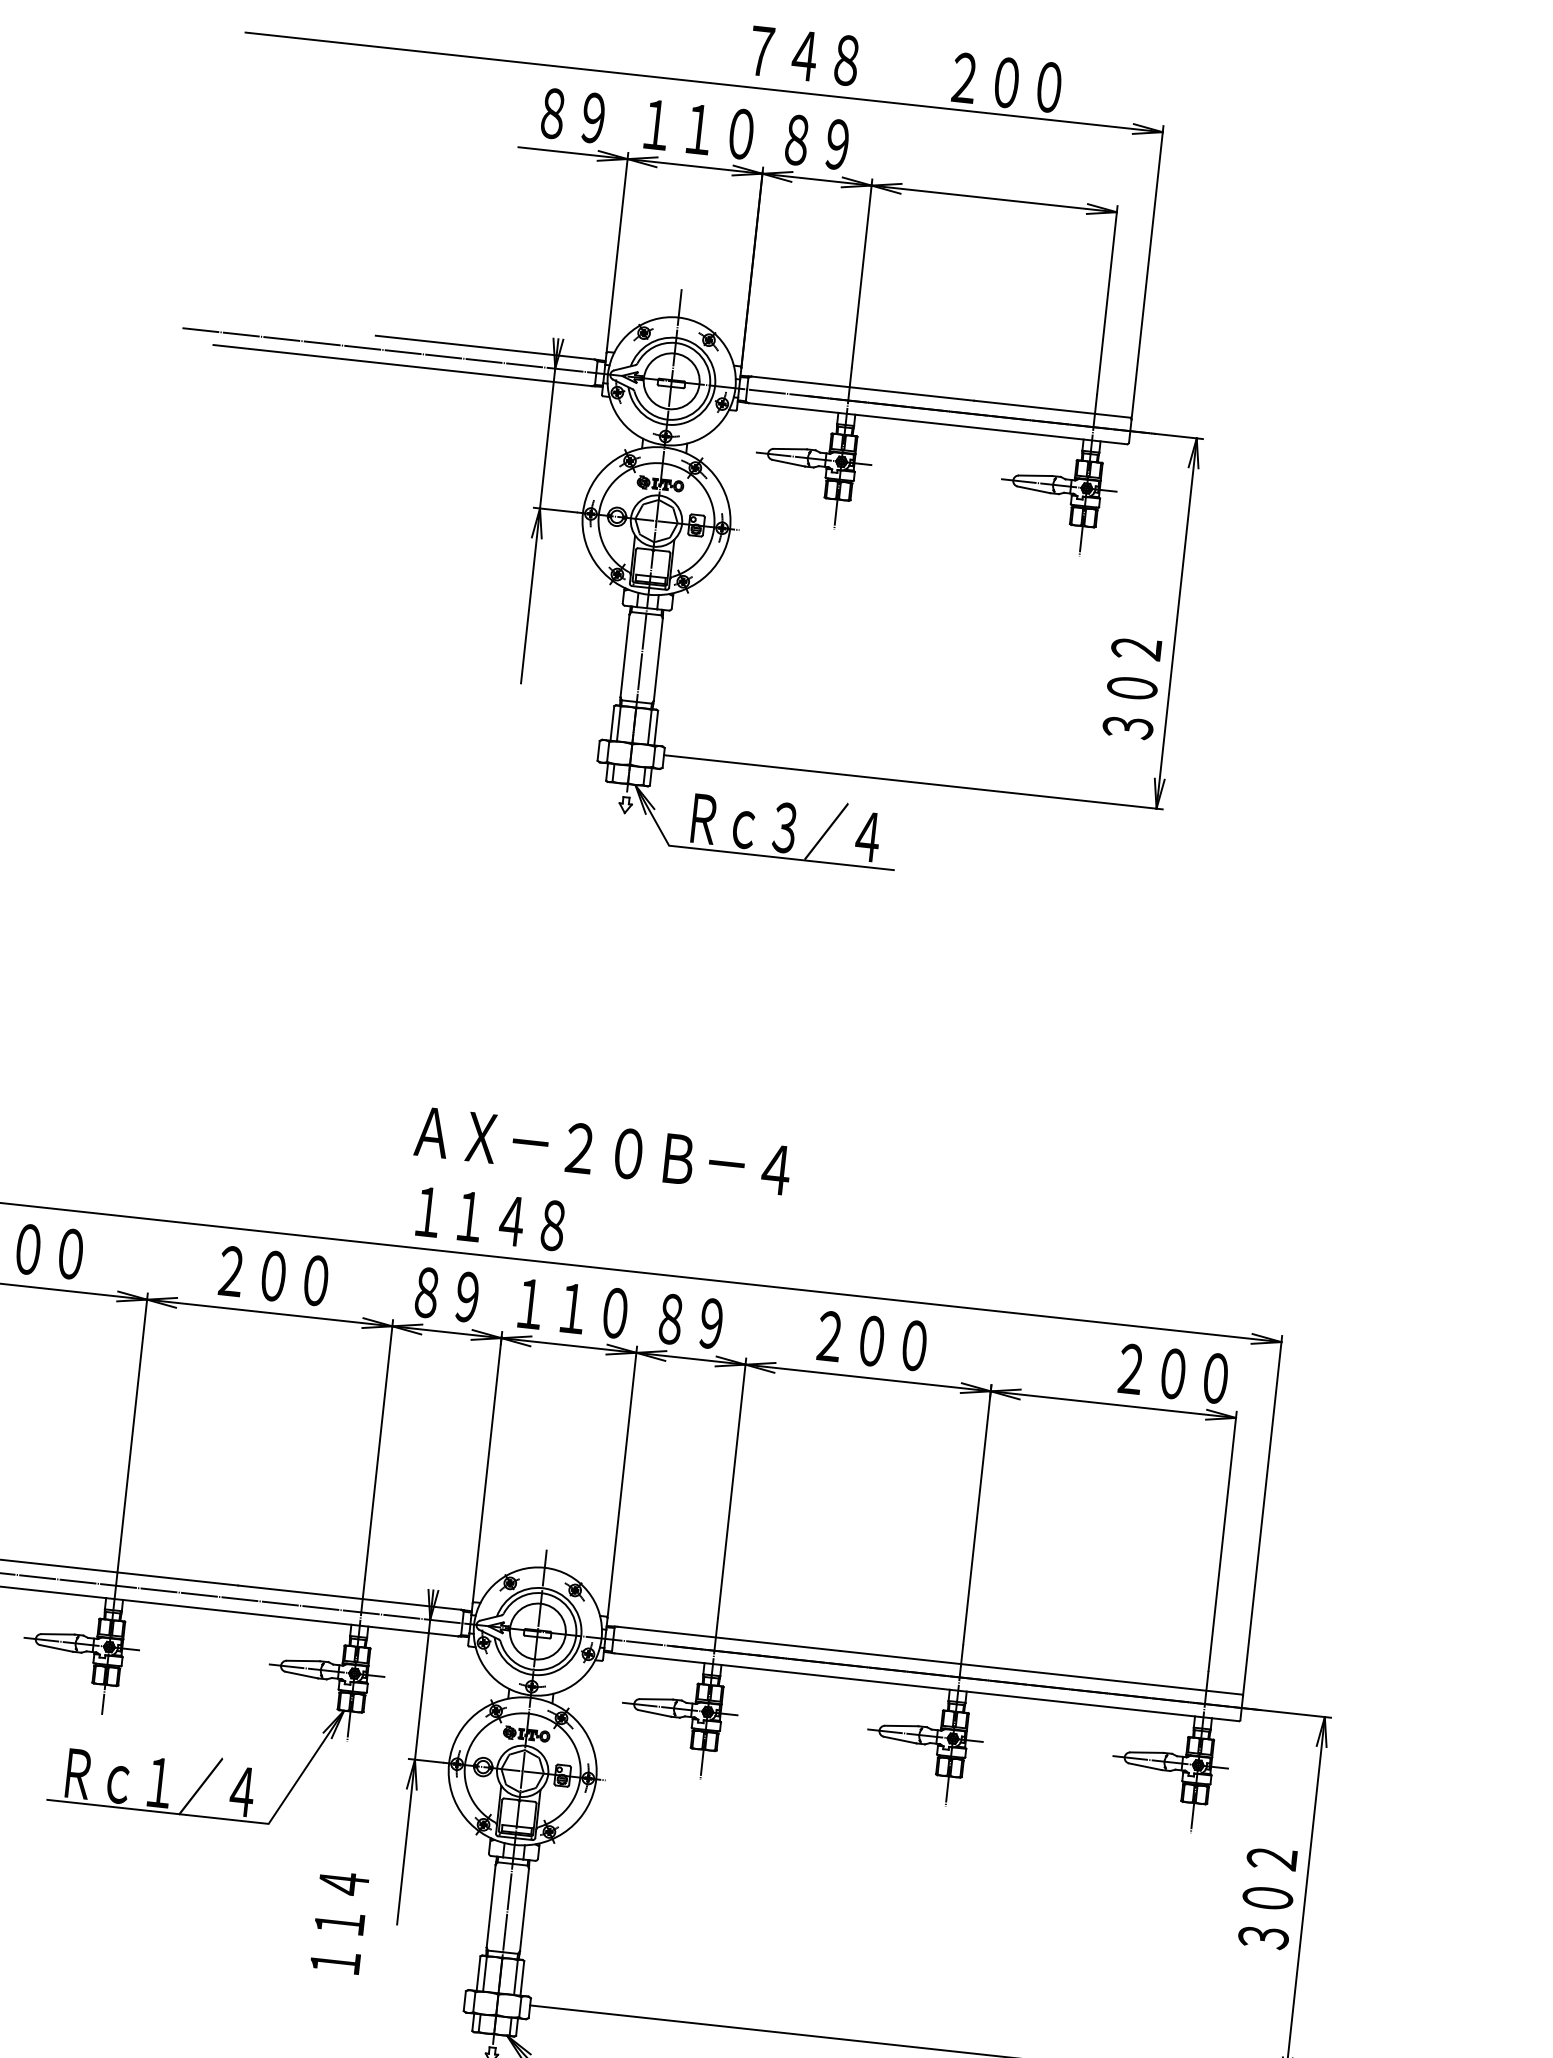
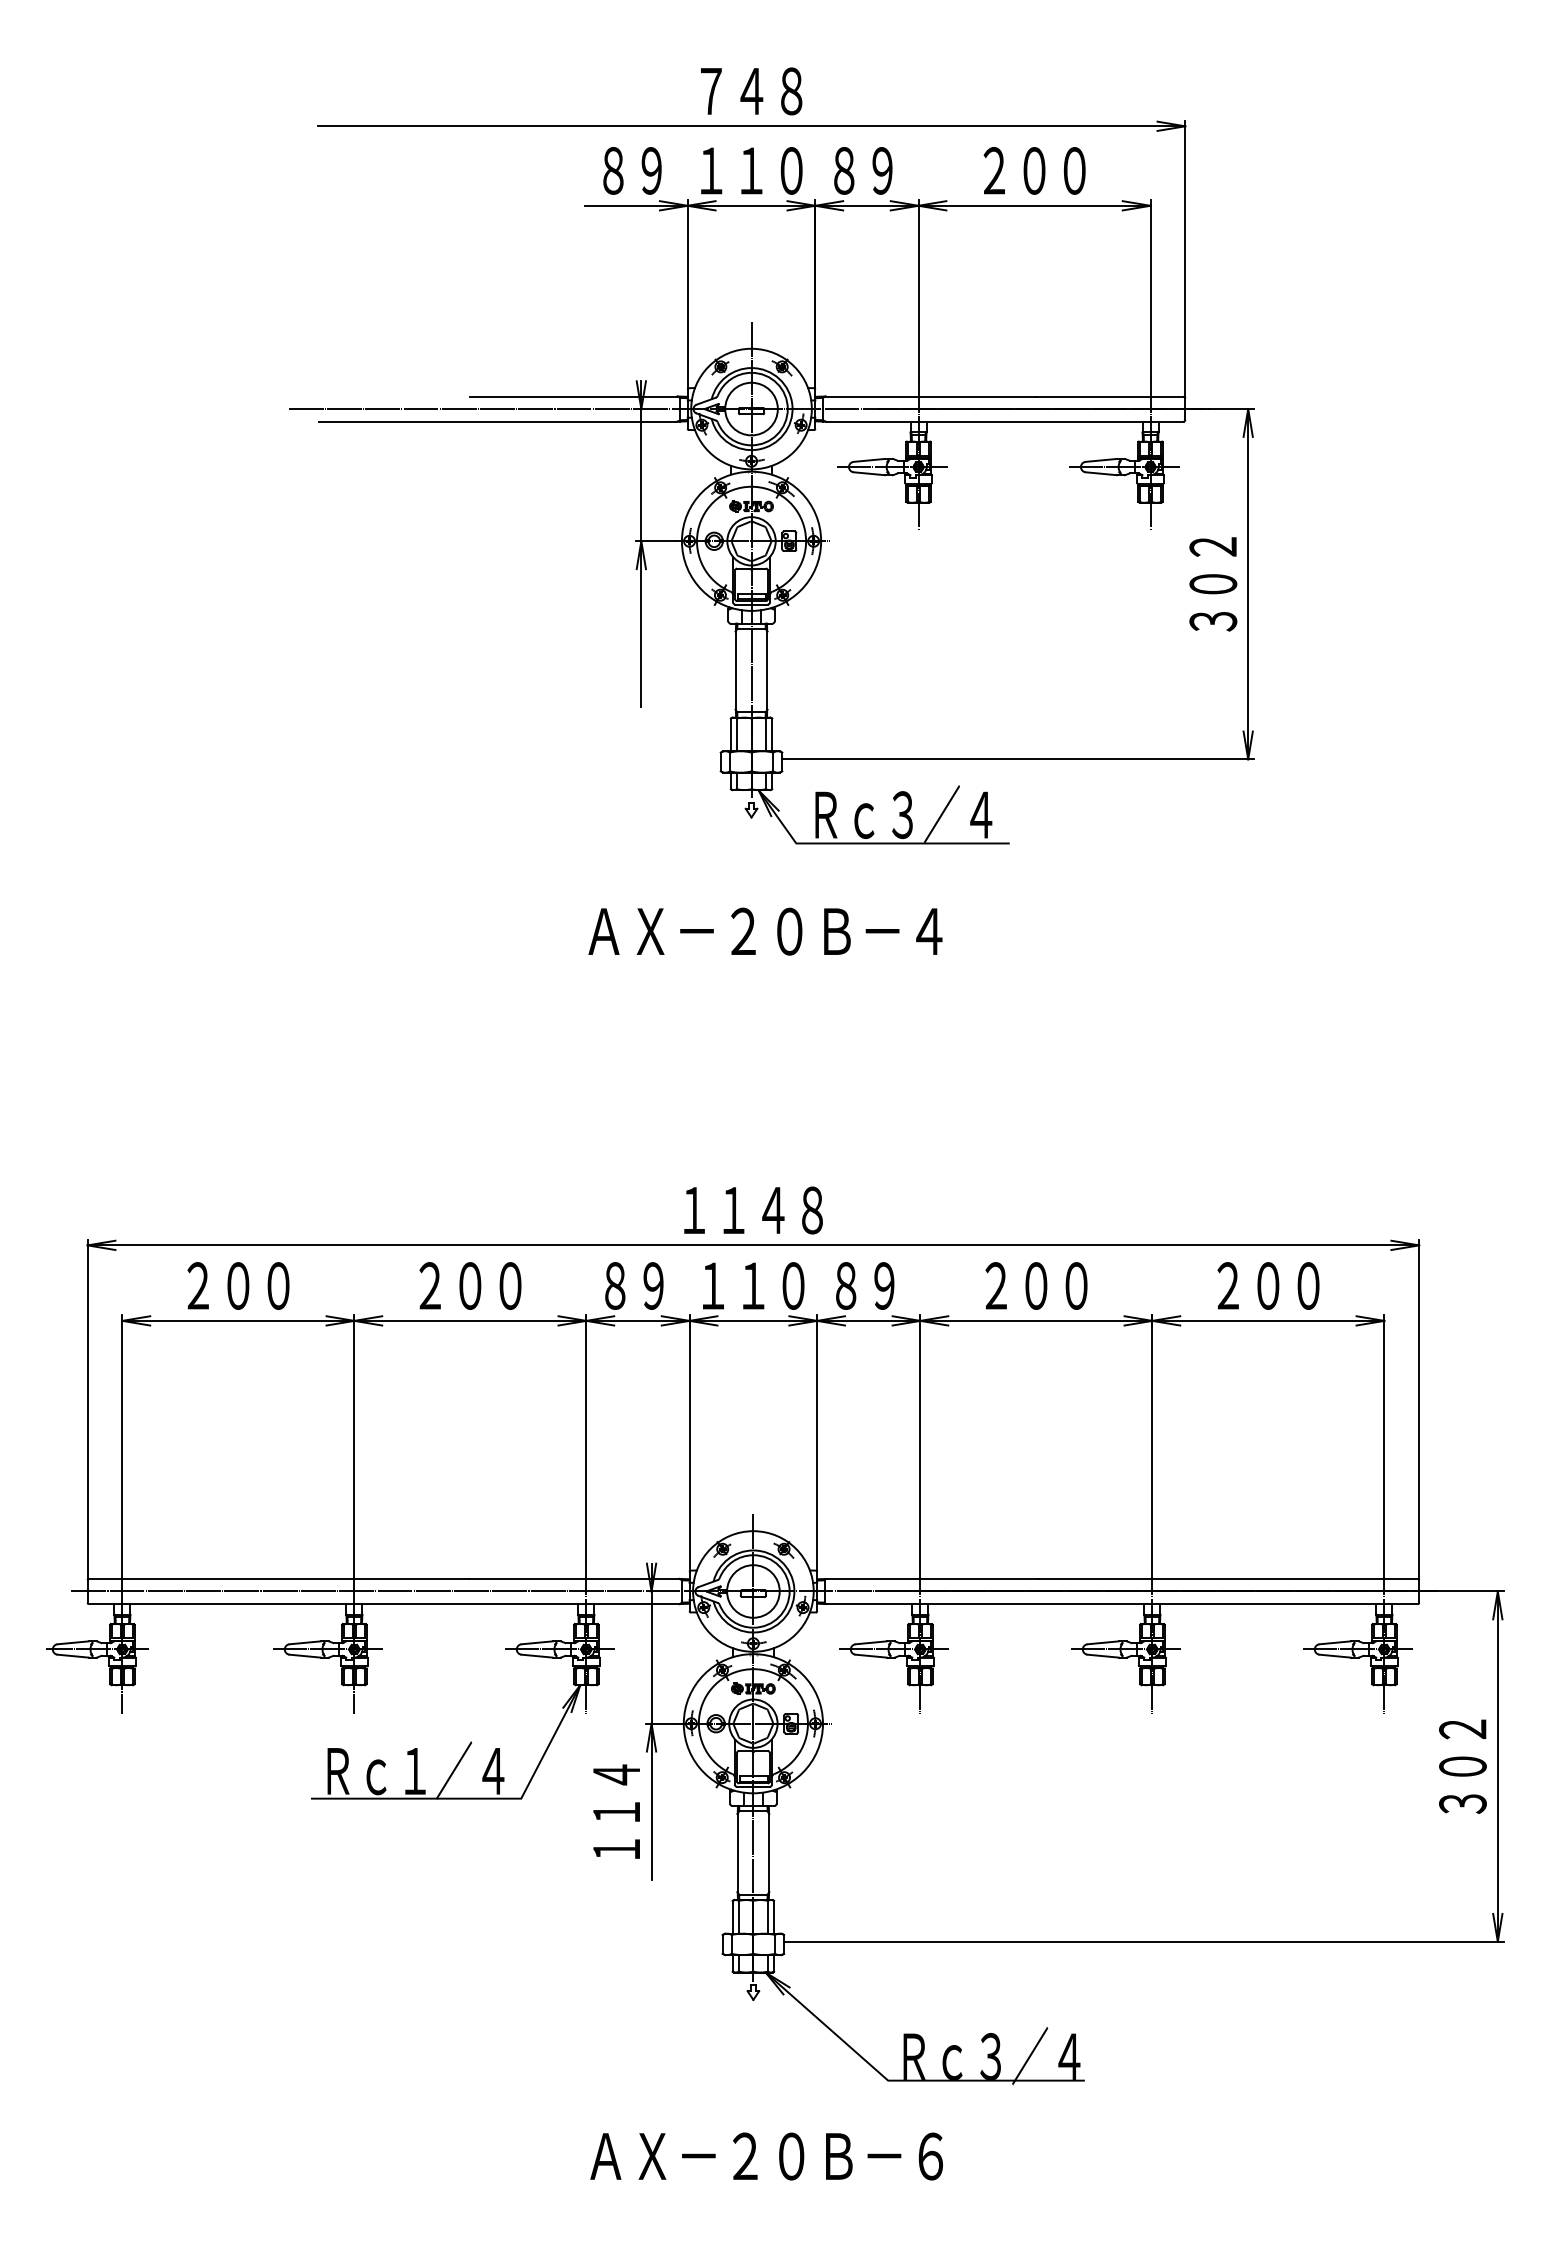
text: (804, 56) -> (751, 91), moved
text: (1006, 82) -> (1034, 170), moved
text: (1132, 688) -> (1213, 584), moved
text: (603, 1150) -> (765, 931), moved
text: (490, 1218) -> (753, 1210), moved
text: (1173, 1373) -> (1268, 1285), moved
text: (339, 1922) -> (616, 1811), moved

